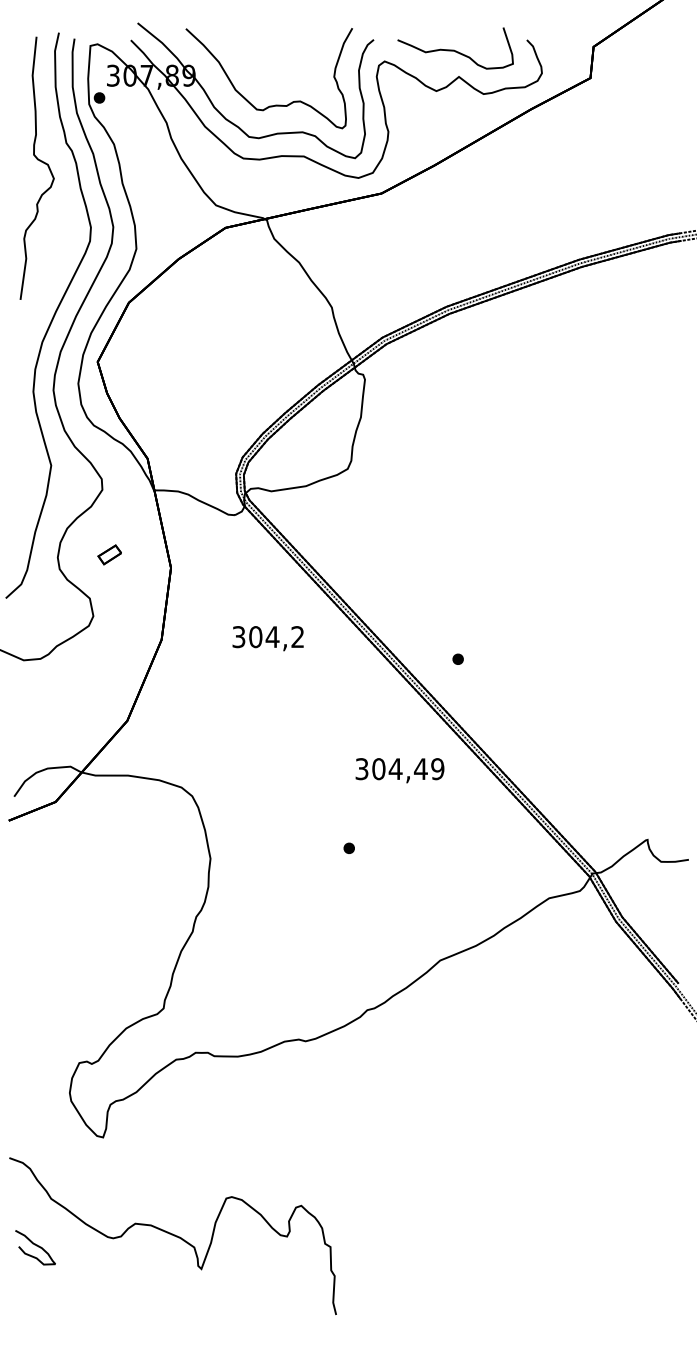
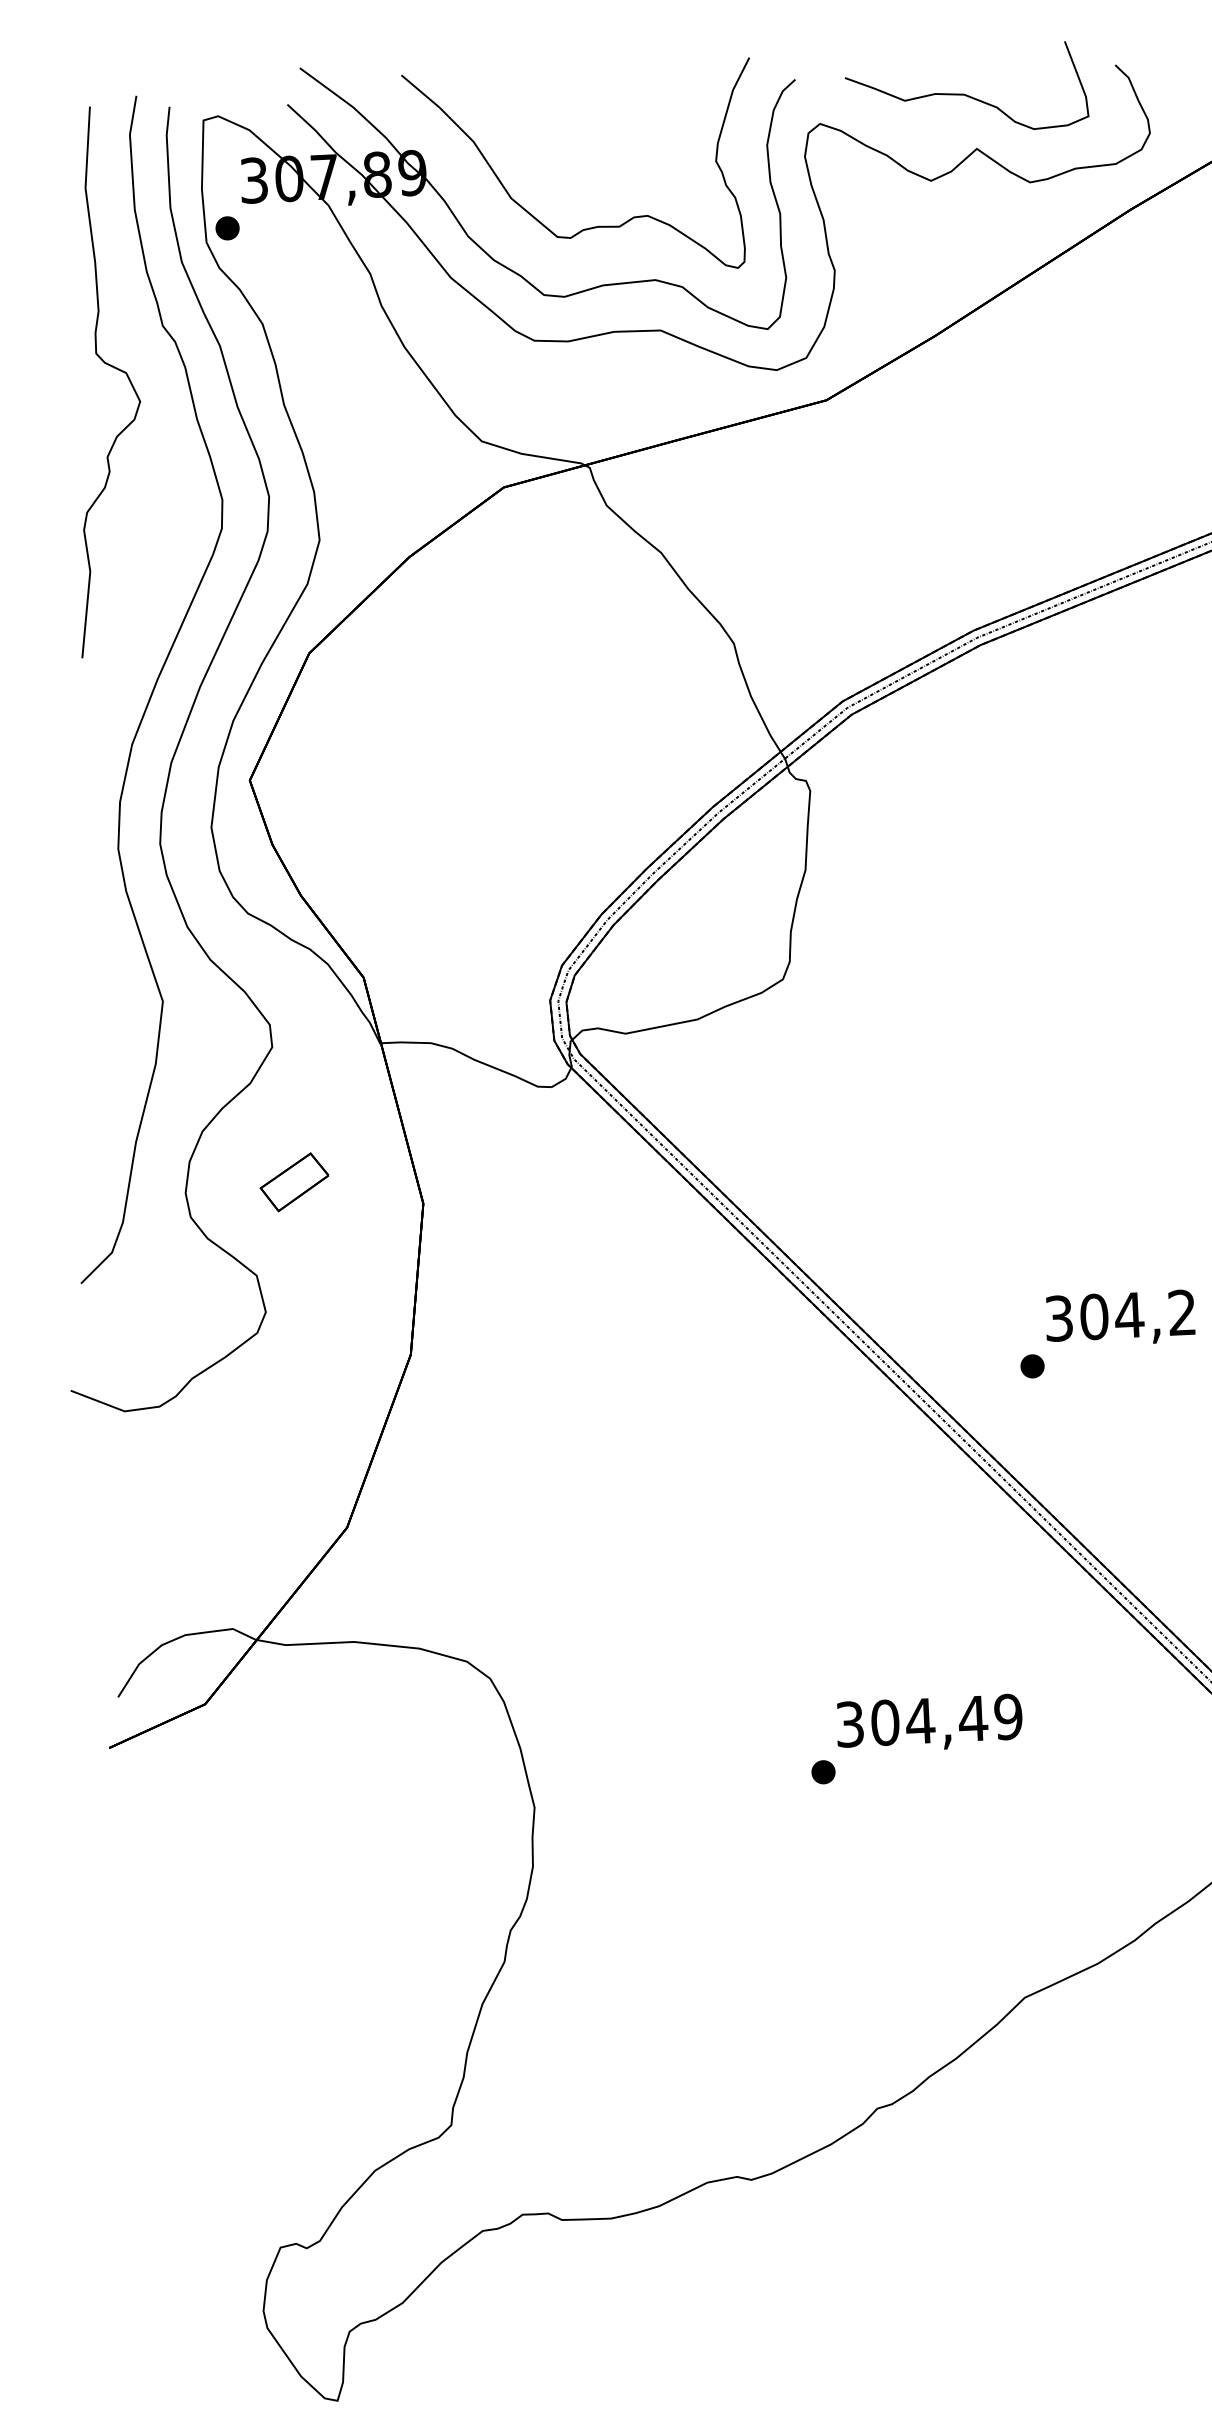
part: (109, 554) -> (293, 1181), size x1.43
text: (267, 638) -> (1118, 1318), moved
text: (399, 770) -> (928, 1723), moved

